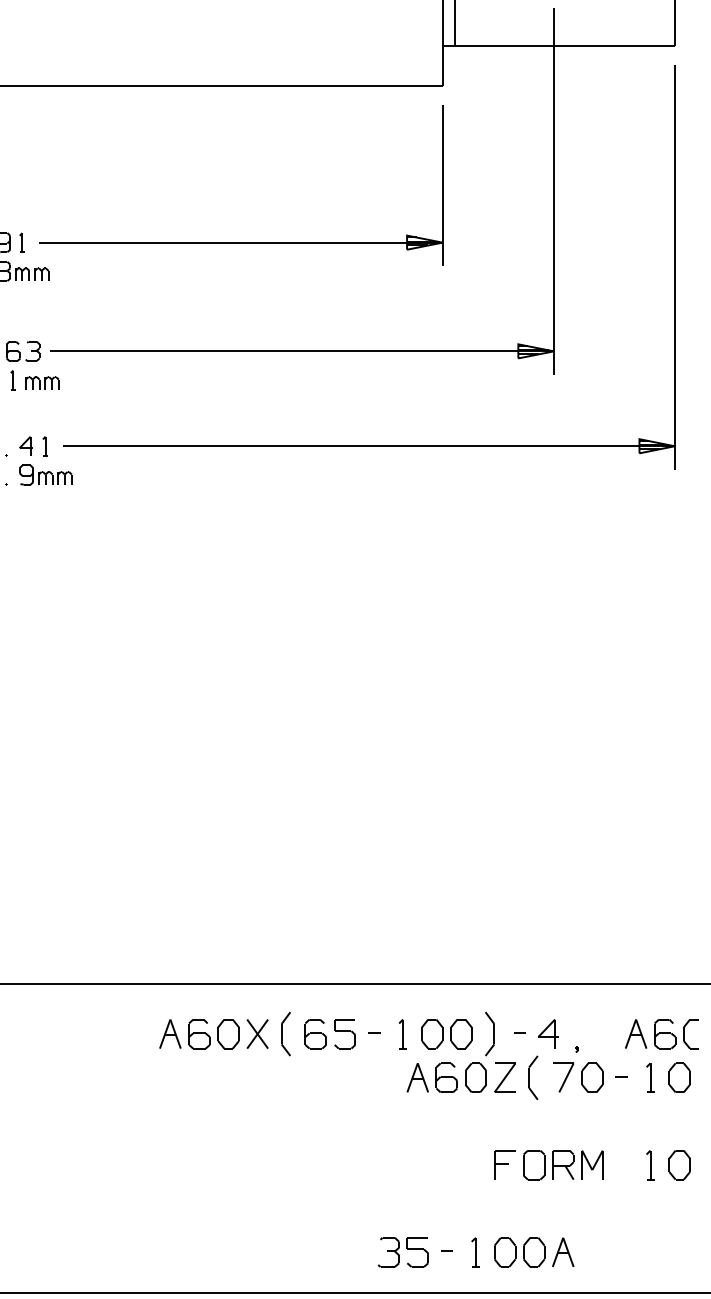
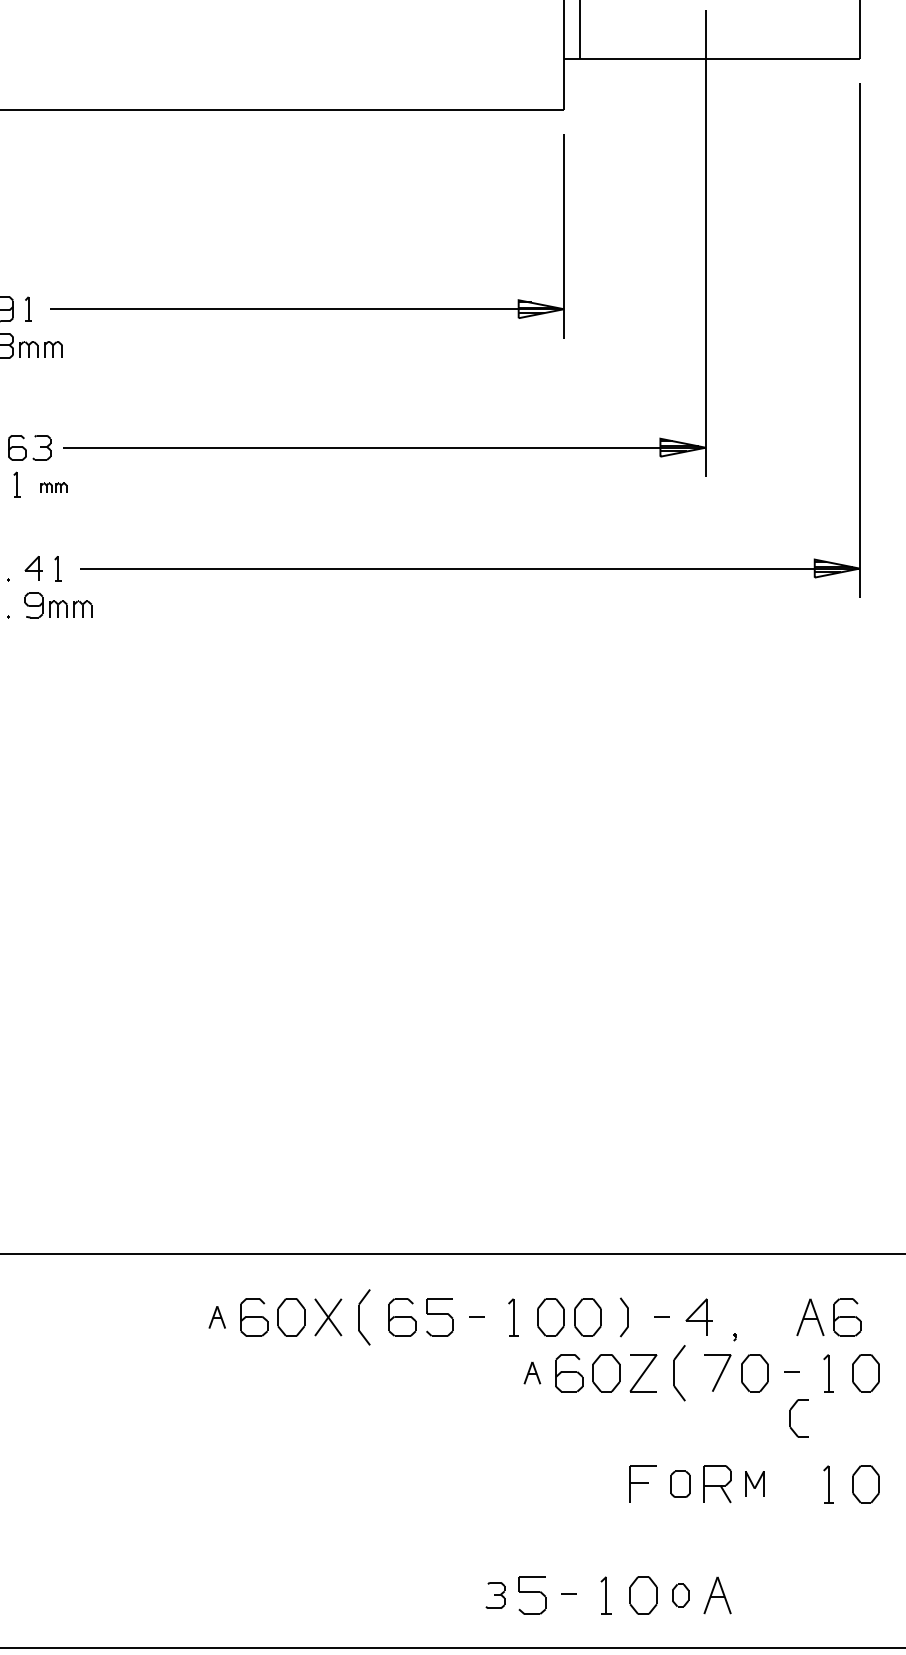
part: (41, 382) -> (53, 487), size x0.6
part: (170, 1034) -> (217, 1317), size x0.6
part: (490, 1034) -> (624, 1317), size x0.7
part: (684, 1034) -> (790, 1418), moved
part: (417, 1077) -> (532, 1372), size x0.6
part: (592, 1164) -> (754, 1483), size x0.7
part: (534, 1165) -> (680, 1484), size x0.7
part: (388, 1252) -> (495, 1595), size x0.7
part: (534, 1252) -> (680, 1595), size x0.6

